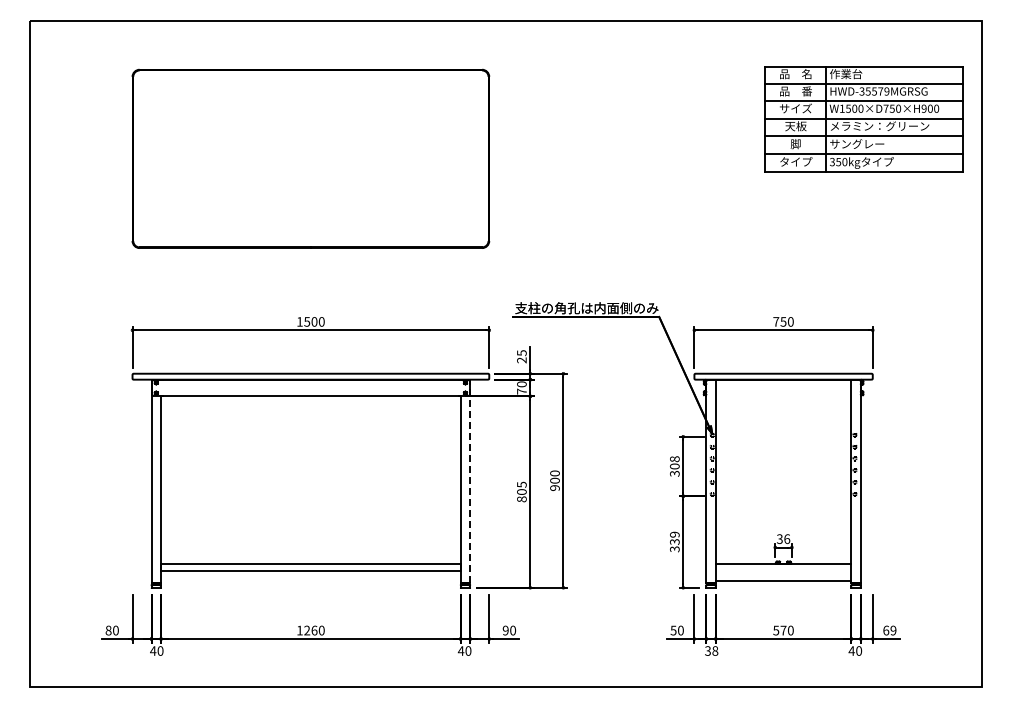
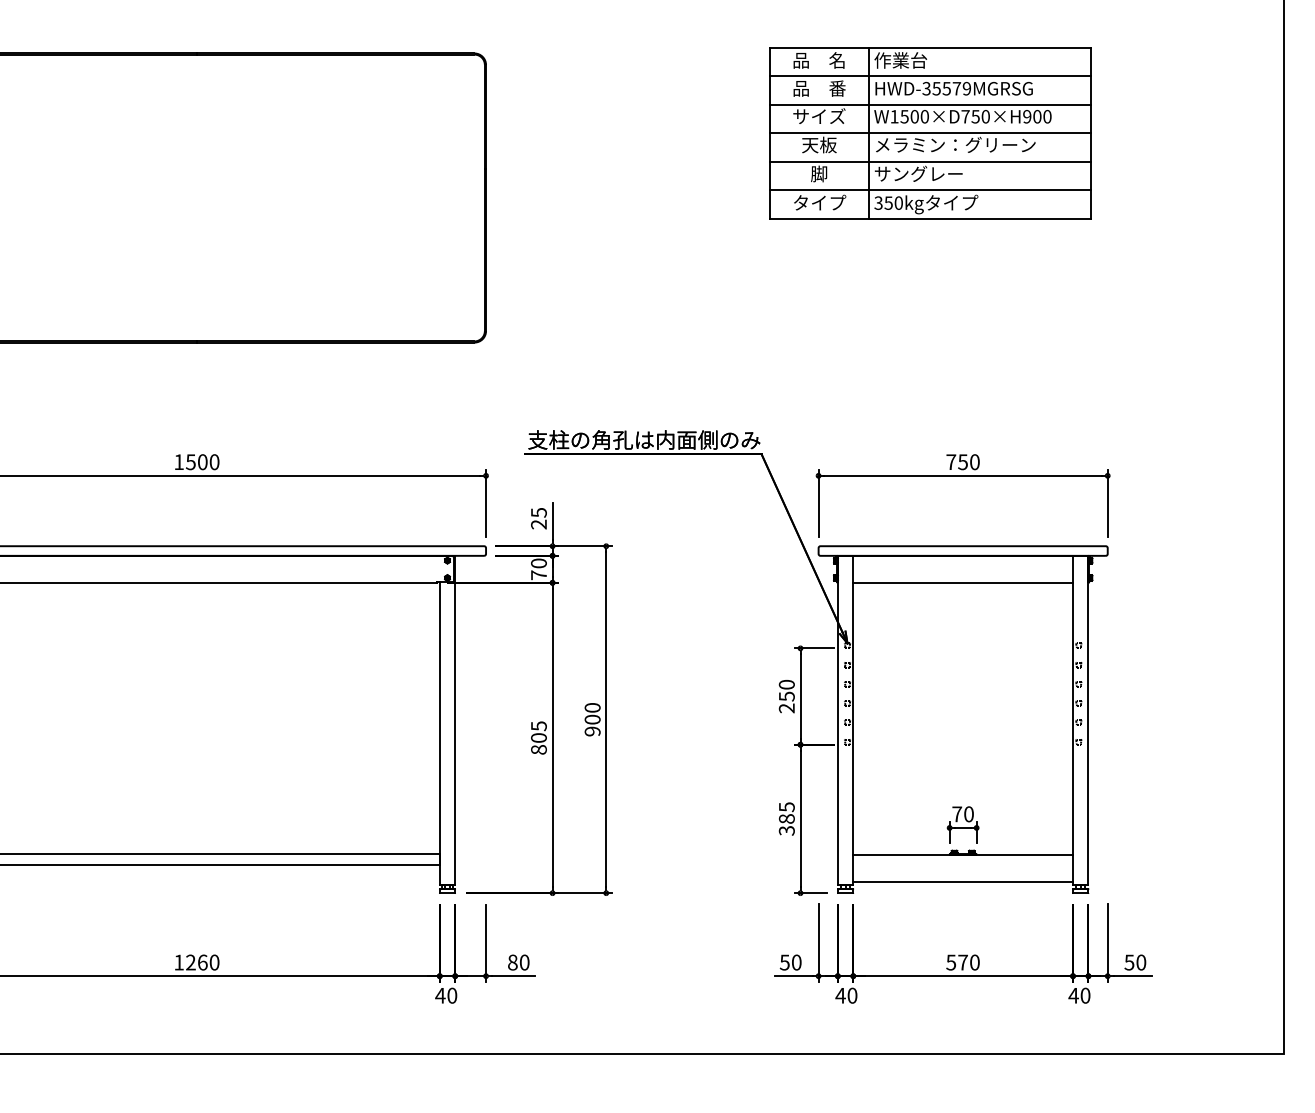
part: (863, 119) -> (928, 134), moved
line: (783, 396) -> (963, 583), added
text: (674, 466) -> (786, 696), 308 -> 250
line: (470, 481) -> (455, 720), dashed -> solid
text: (674, 537) -> (786, 811), 339 -> 385
text: (783, 539) -> (963, 814), 36 -> 70
text: (505, 630) -> (512, 962), 90 -> 80
text: (889, 630) -> (1134, 962), 69 -> 50
text: (711, 650) -> (846, 994), 38 -> 40

